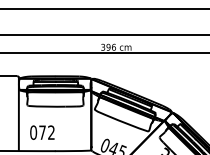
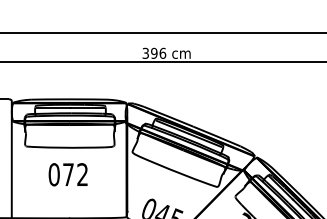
text: (42, 132) -> (68, 174), moved

